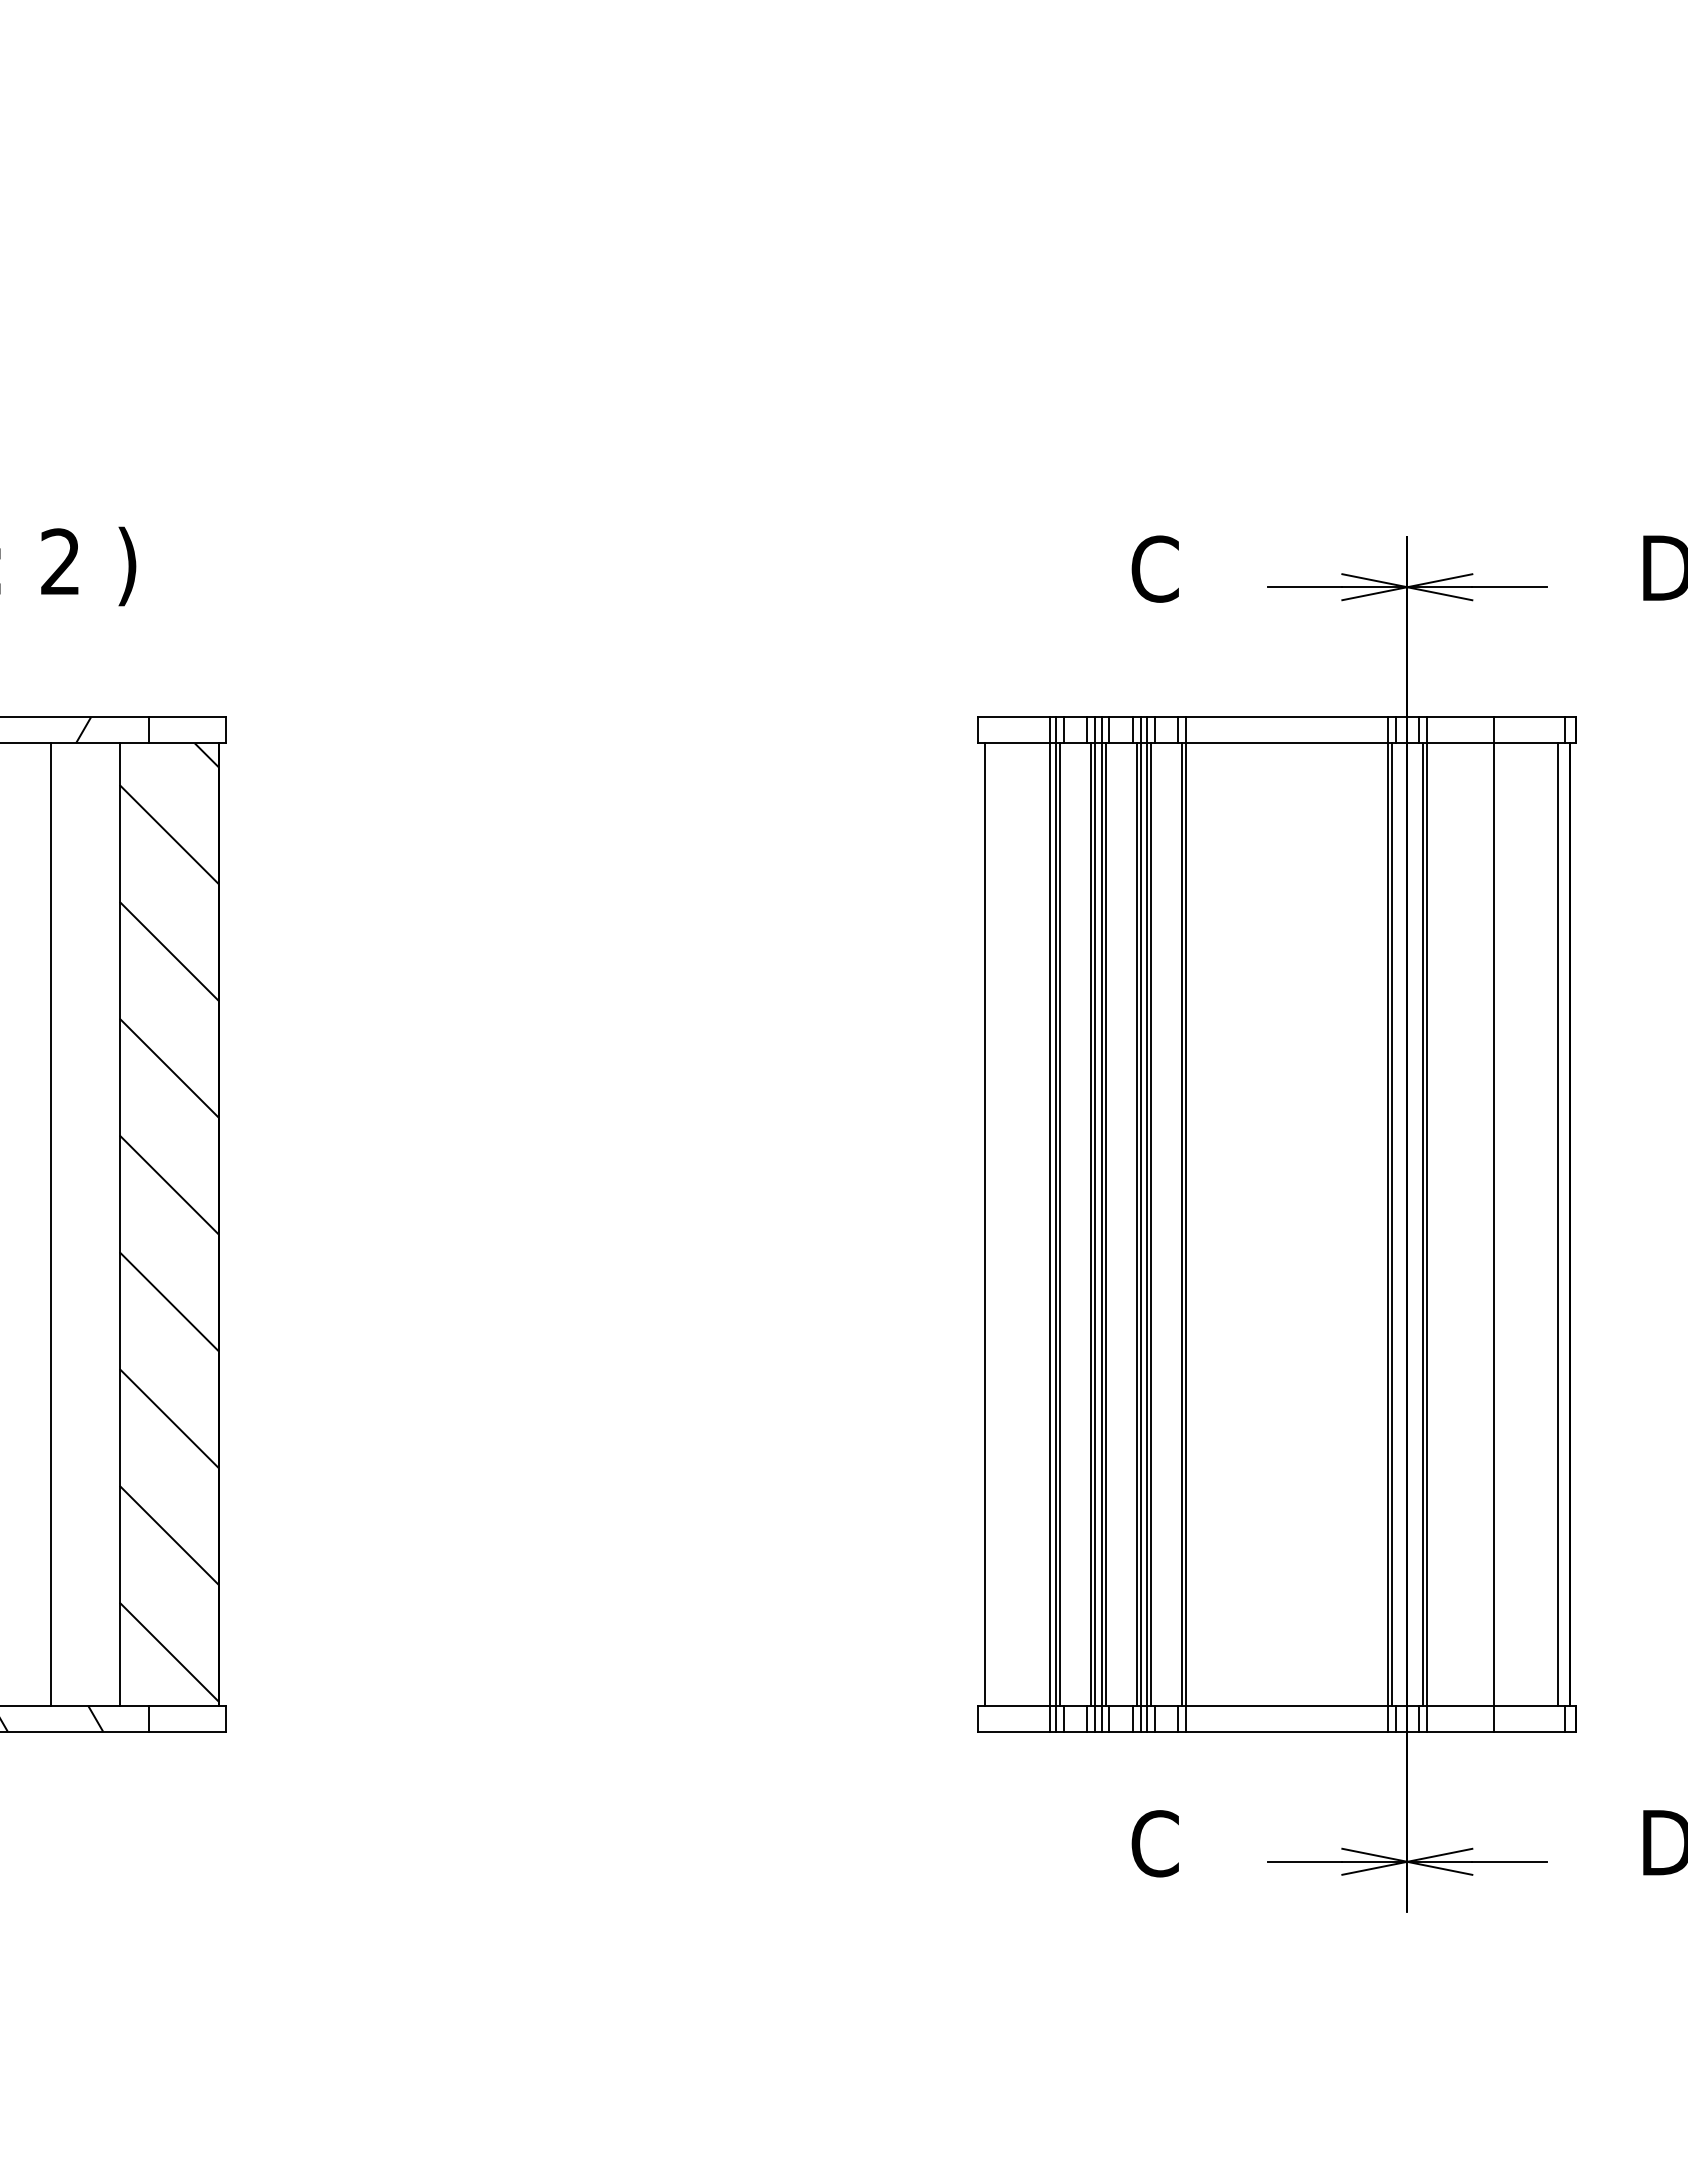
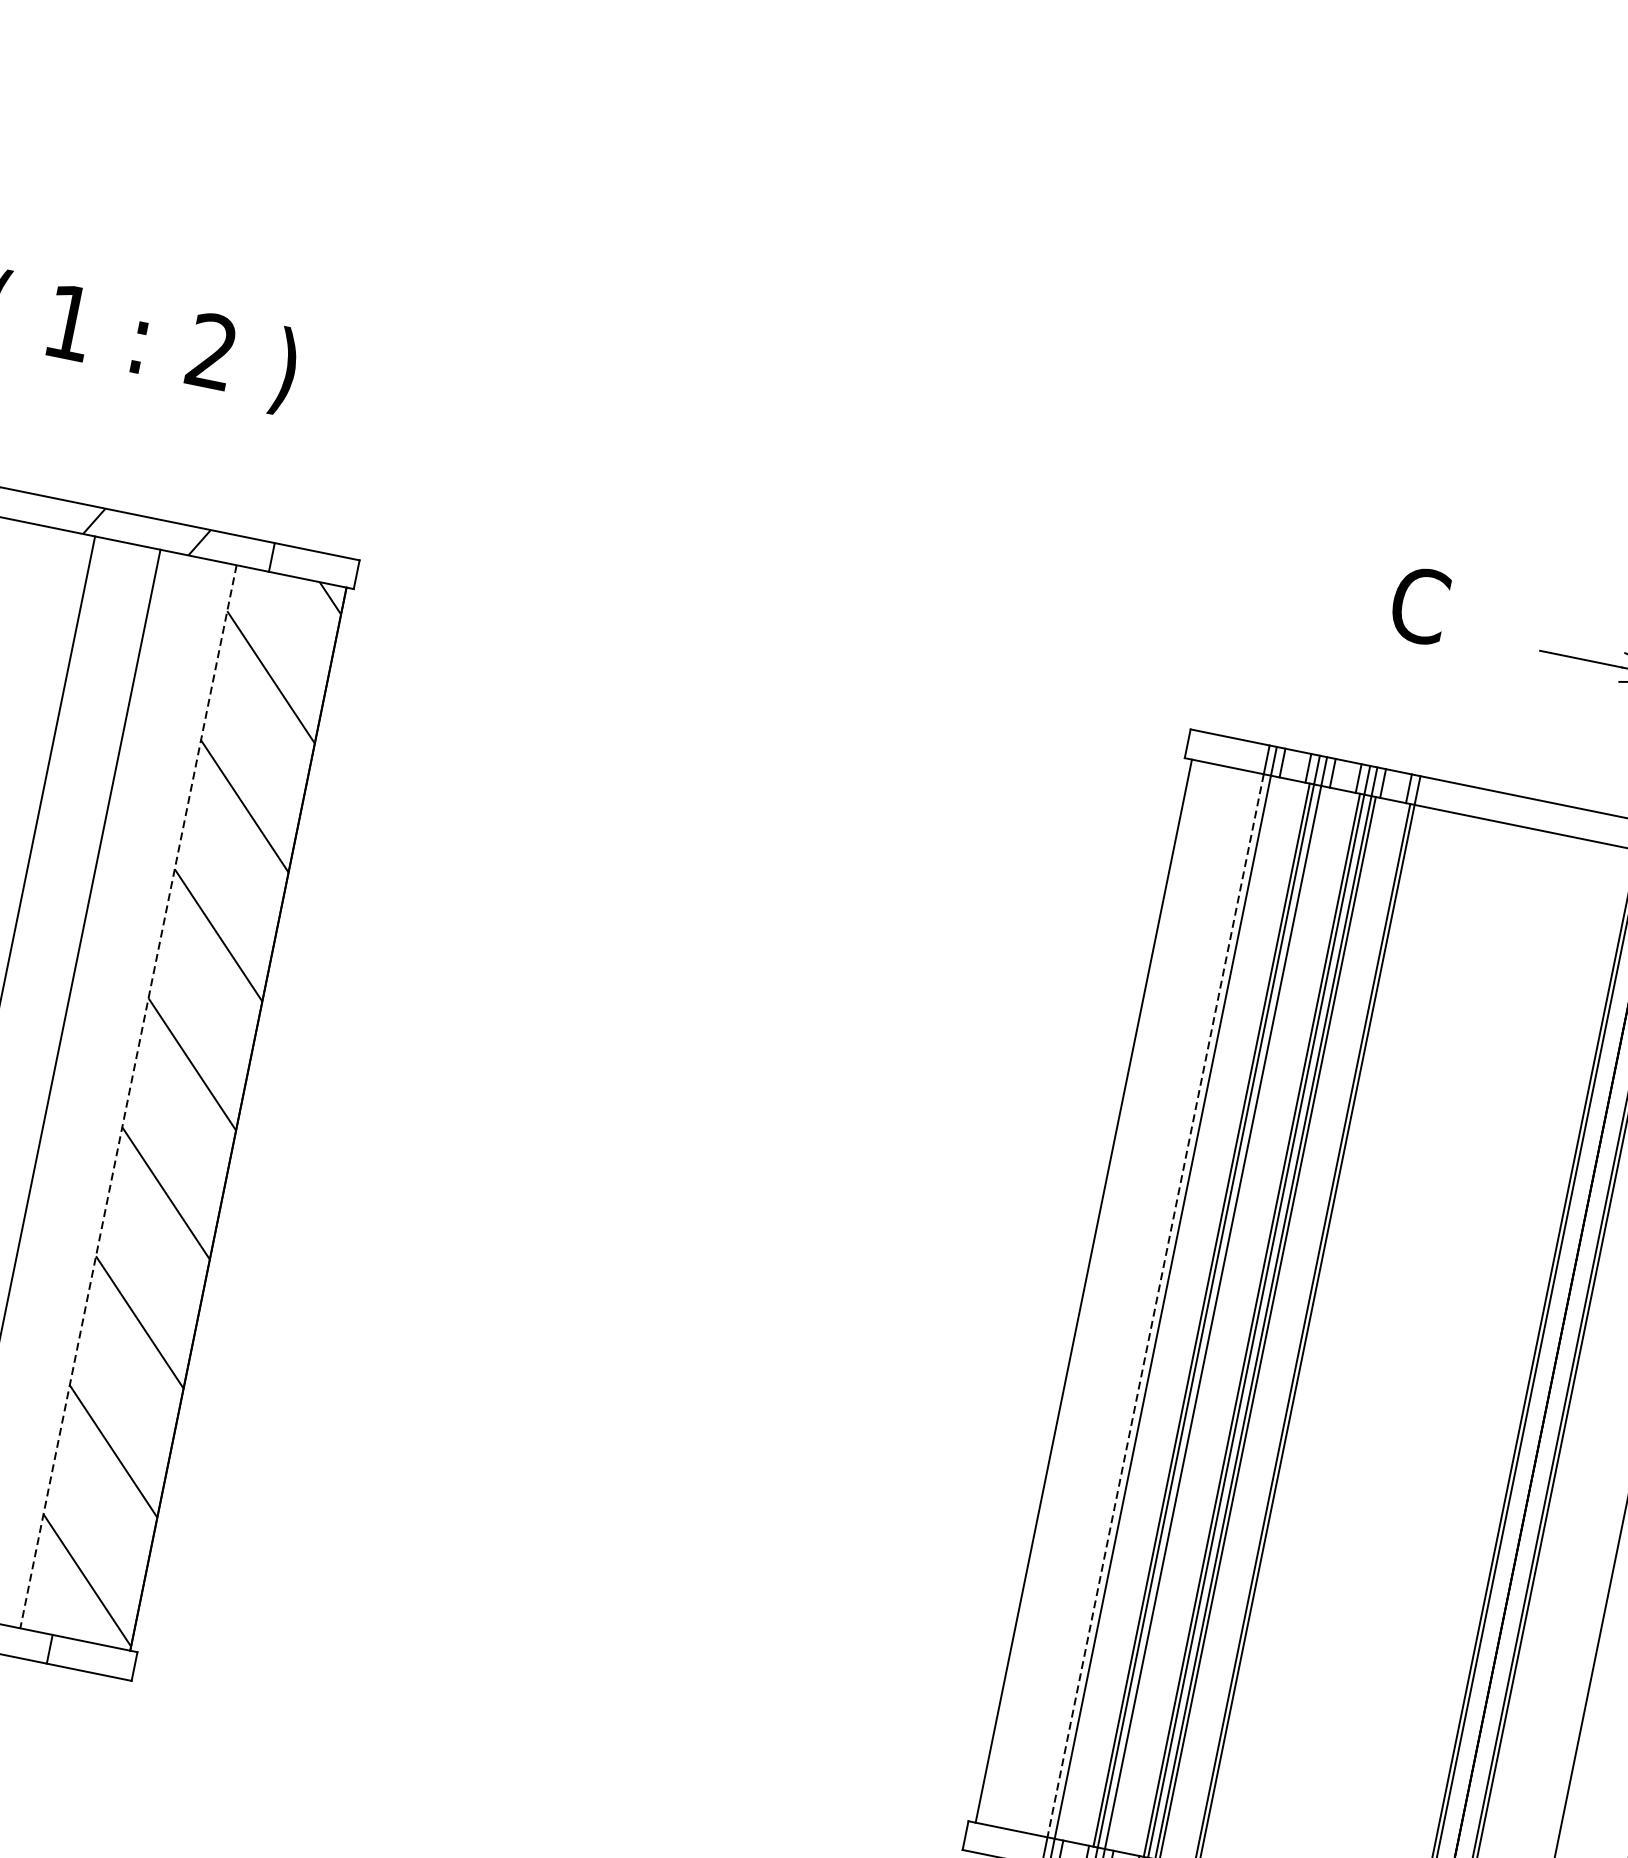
line: (1059, 1224) -> (1166, 1307), removed
line: (1105, 1224) -> (1217, 1318), removed
line: (119, 1225) -> (128, 1097), solid -> dashed
line: (1049, 1225) -> (1155, 1306), solid -> dashed

